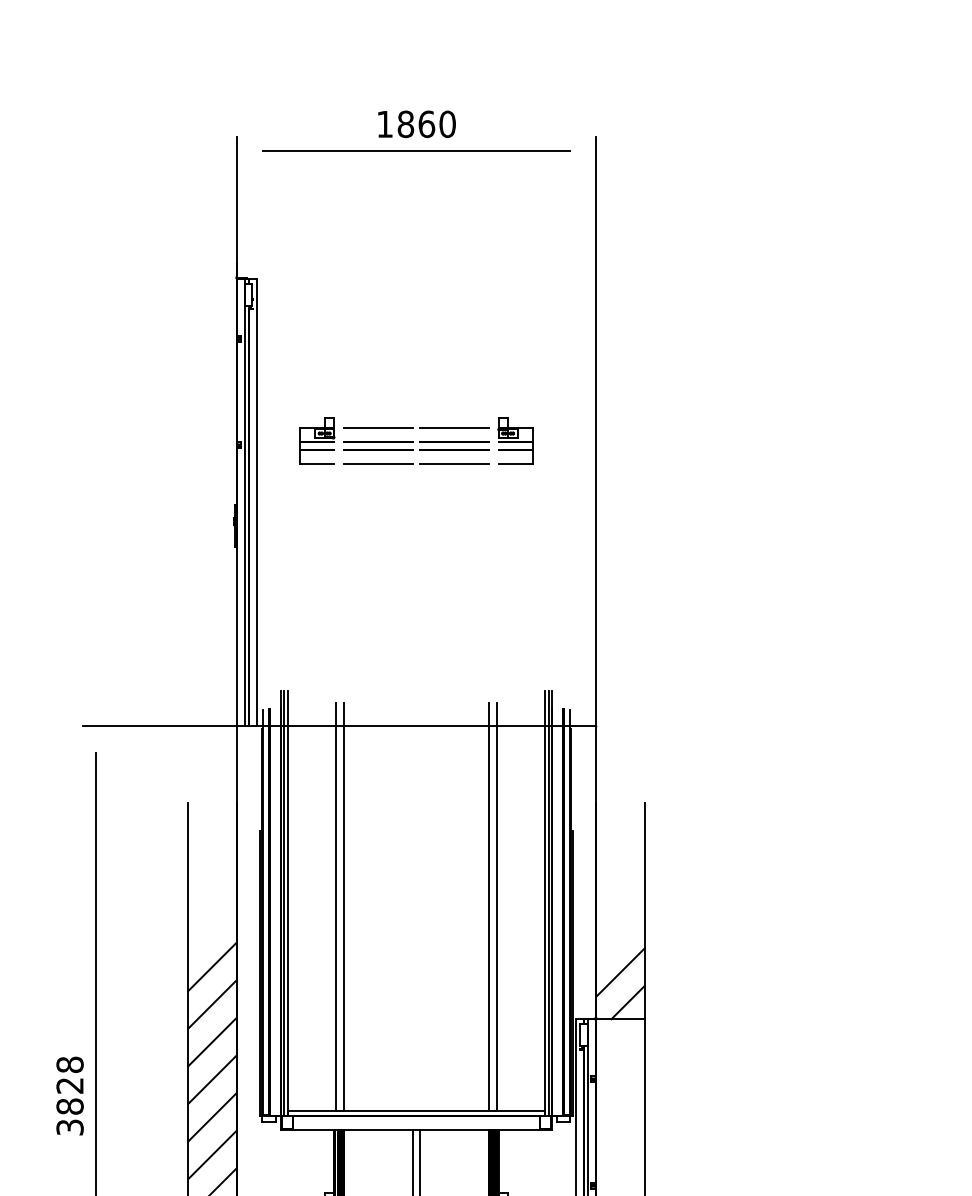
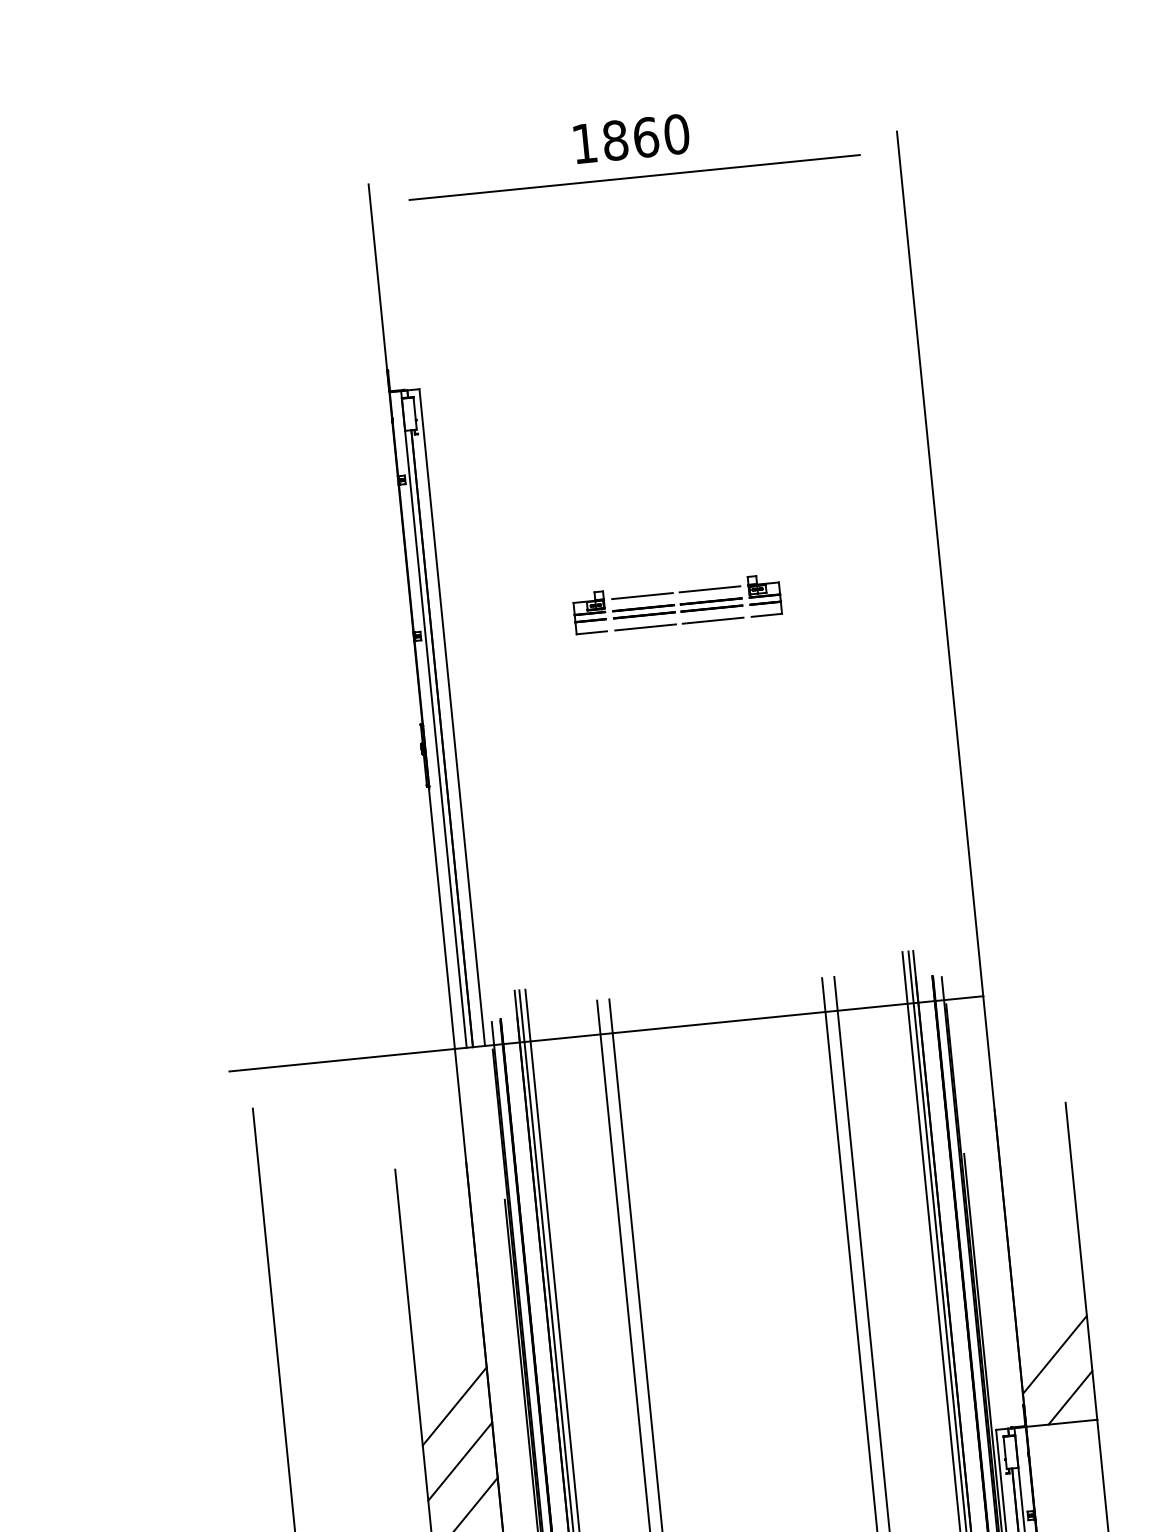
part: (416, 440) -> (677, 603), size x0.6

